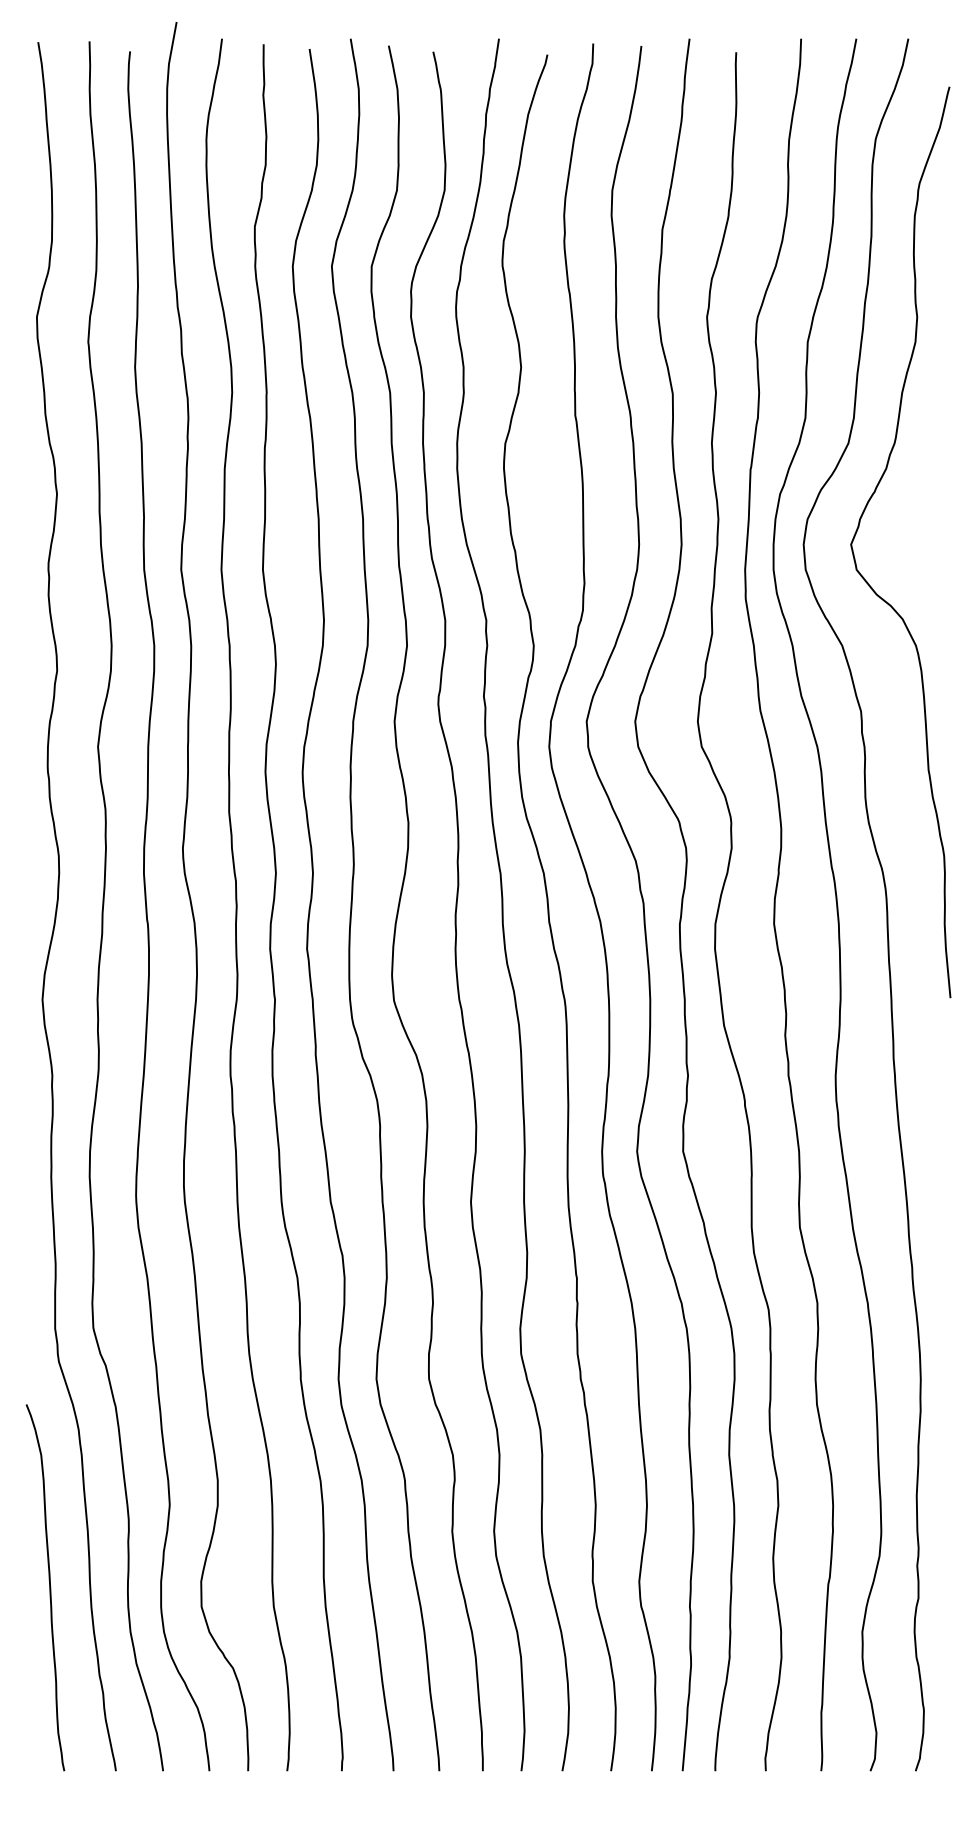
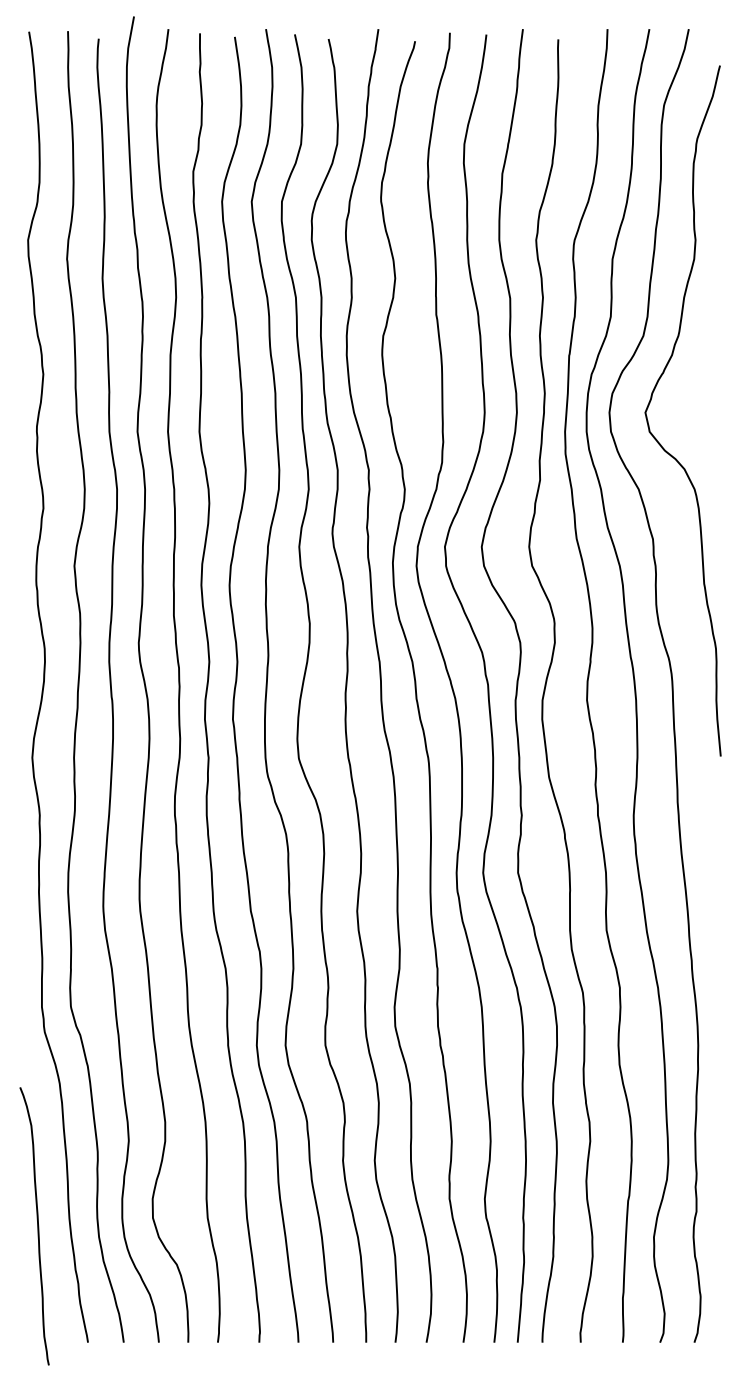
curve: (49, 1587) -> (37, 1226), moved

